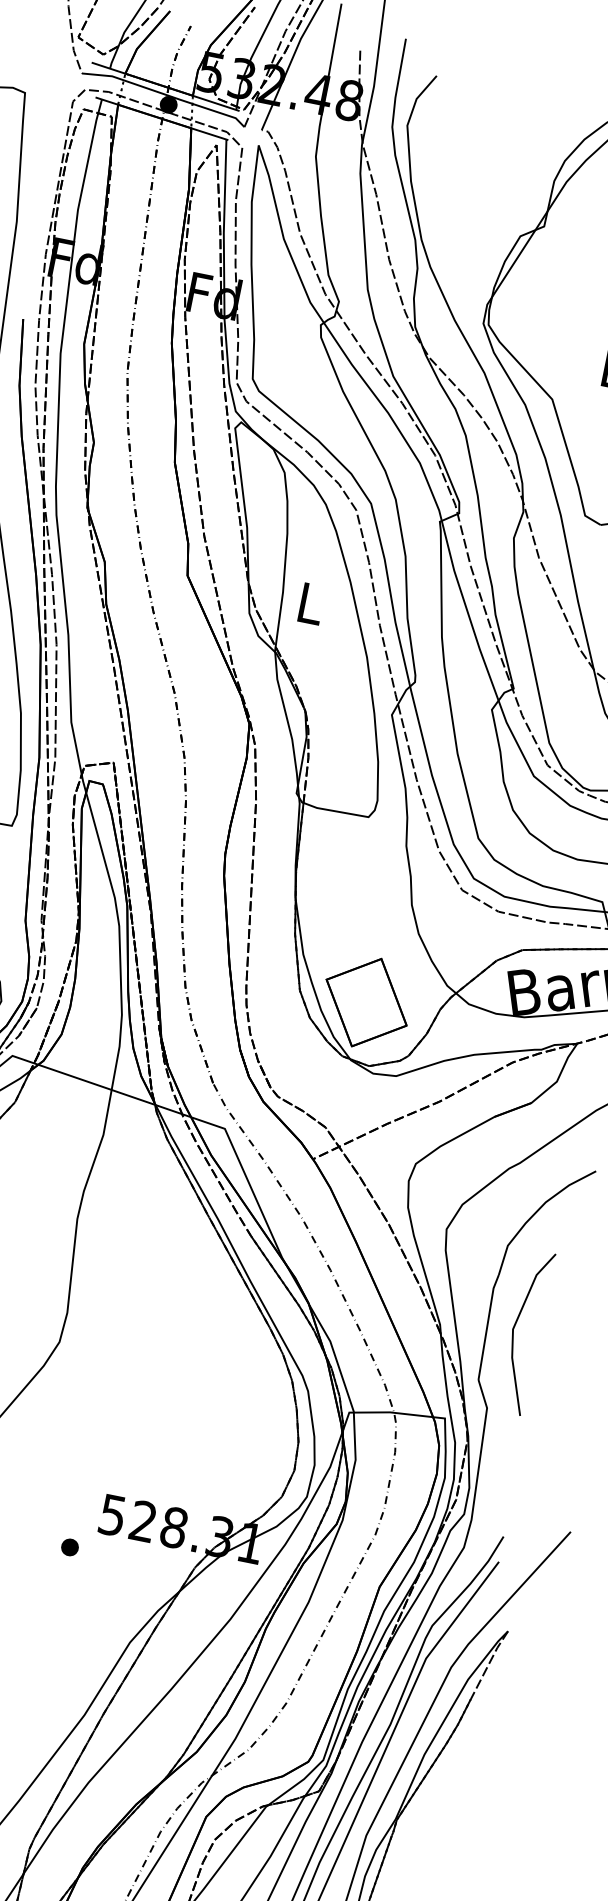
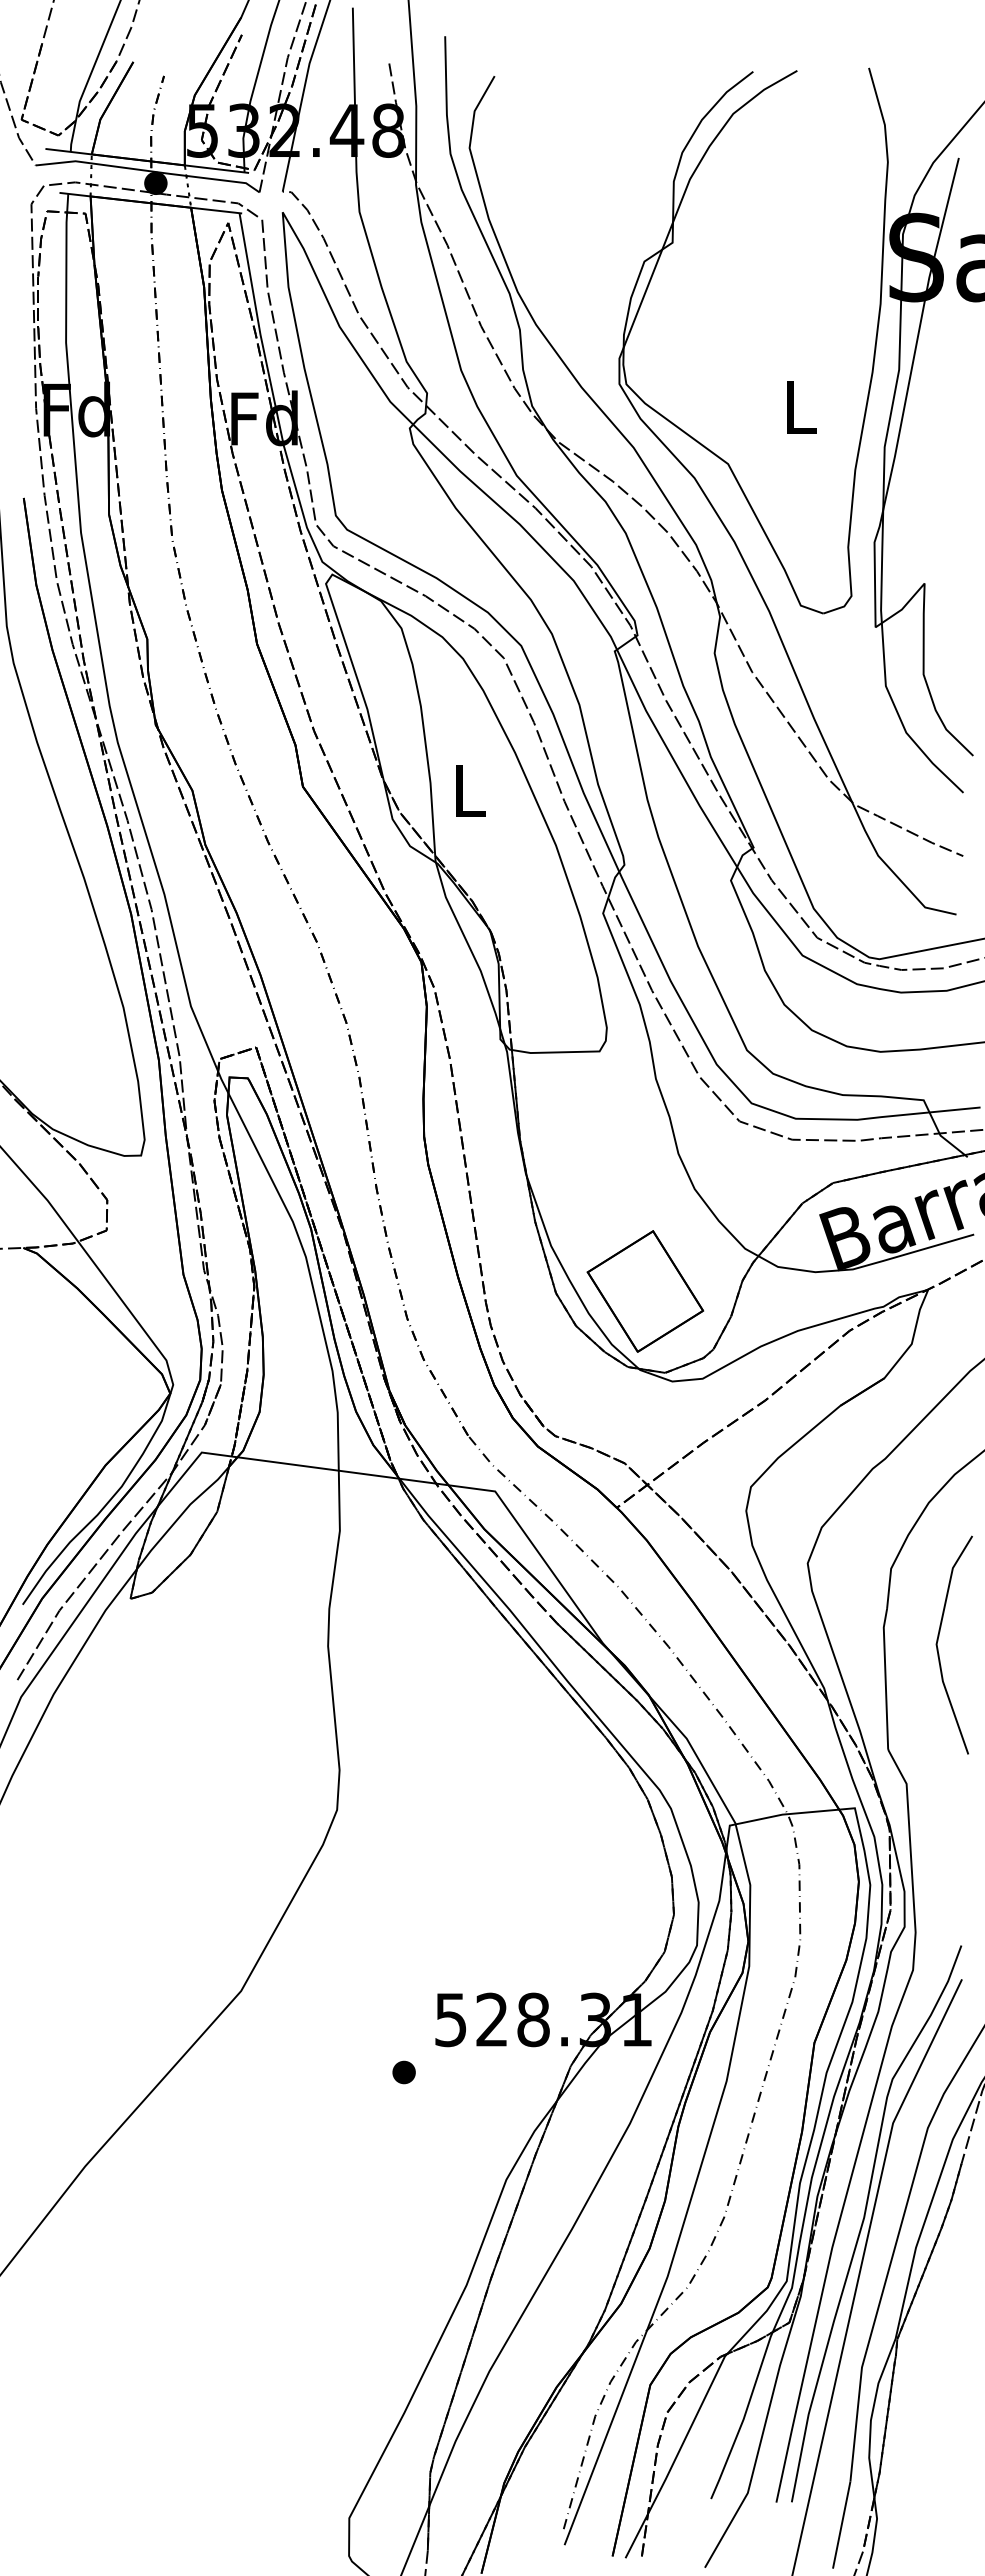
line: (514, 1327) -> (938, 1641), moved

